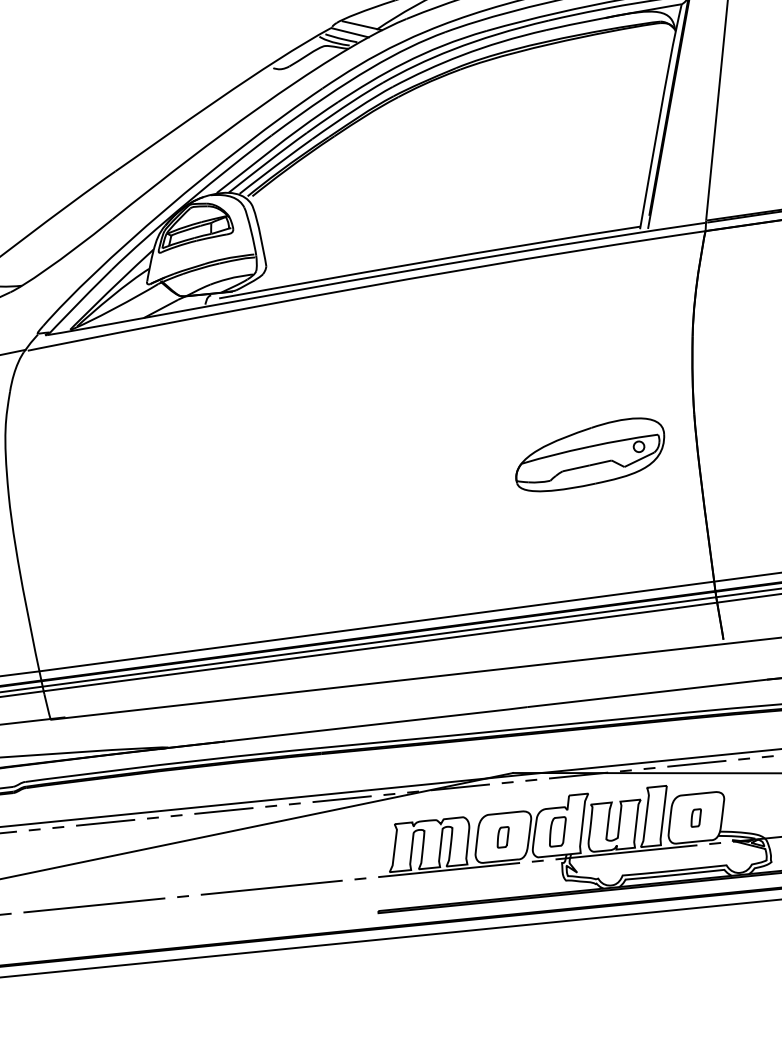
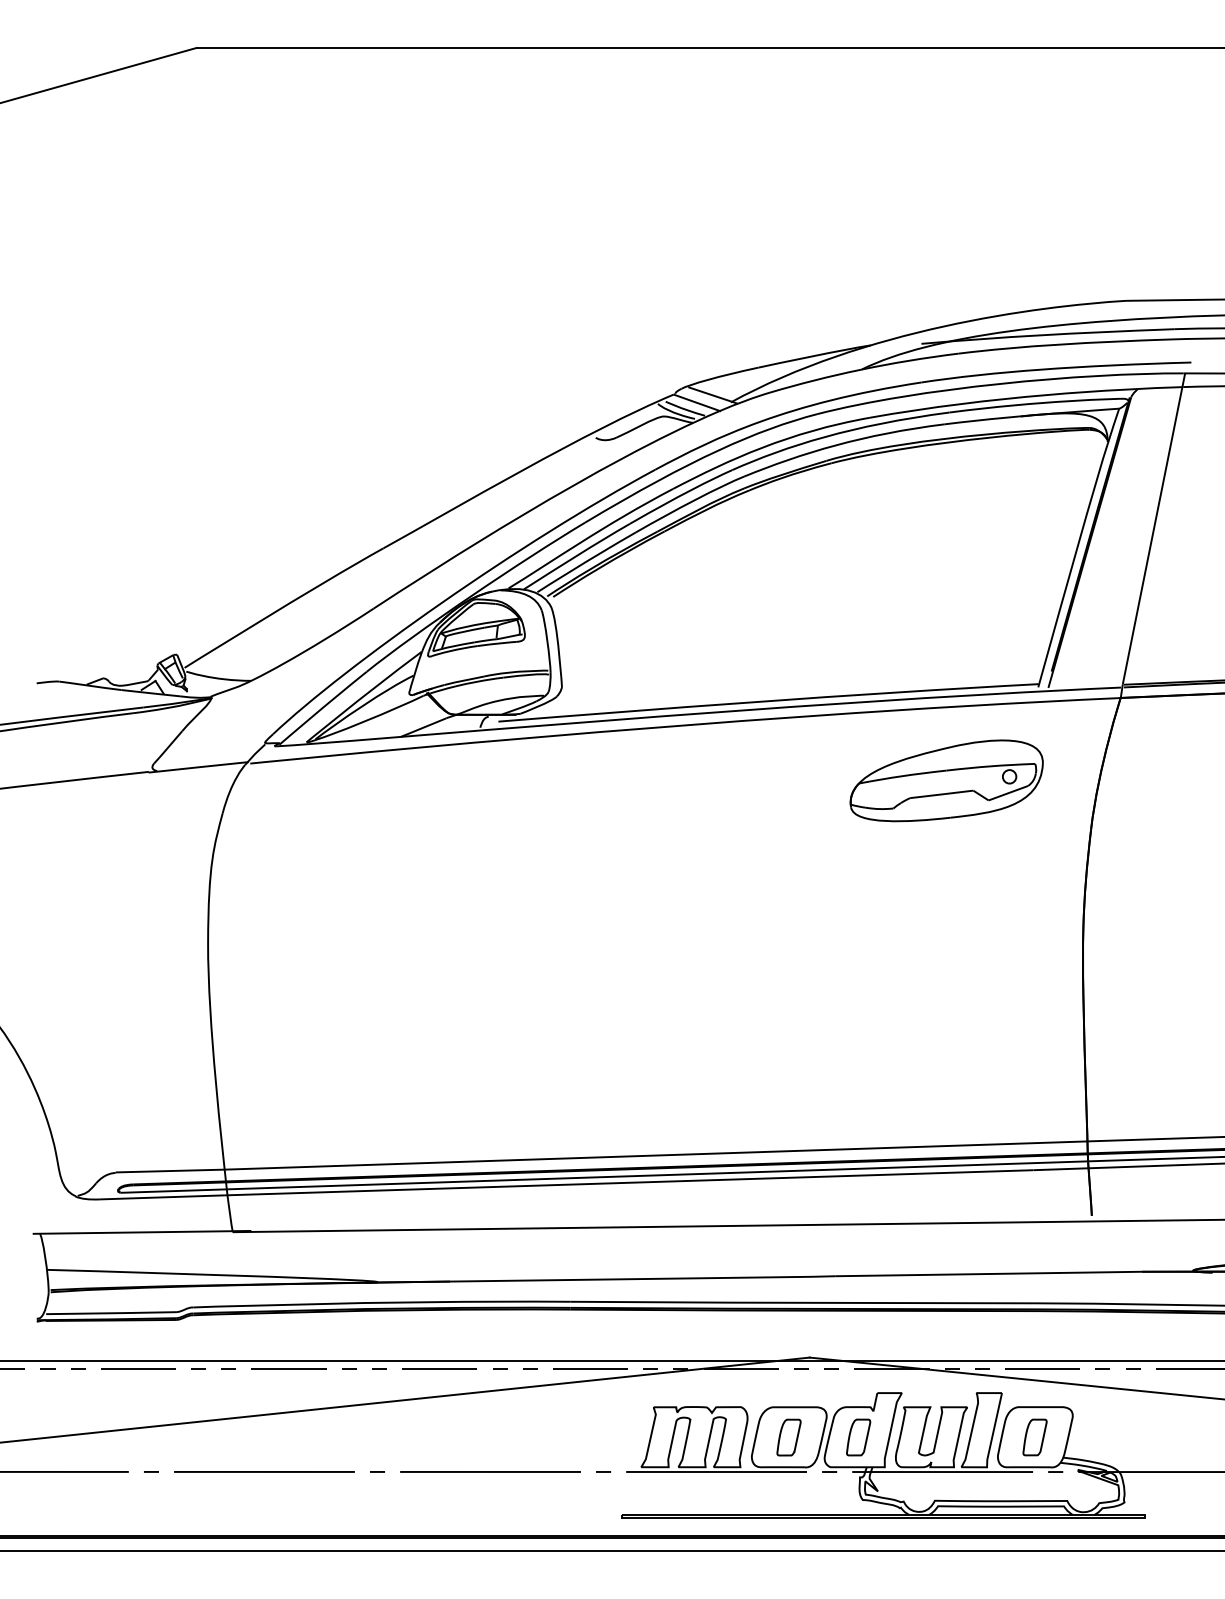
part: (589, 454) -> (946, 780), moved
part: (695, 818) -> (1034, 1437), size x1.67
part: (502, 837) -> (788, 1437), size x1.43

